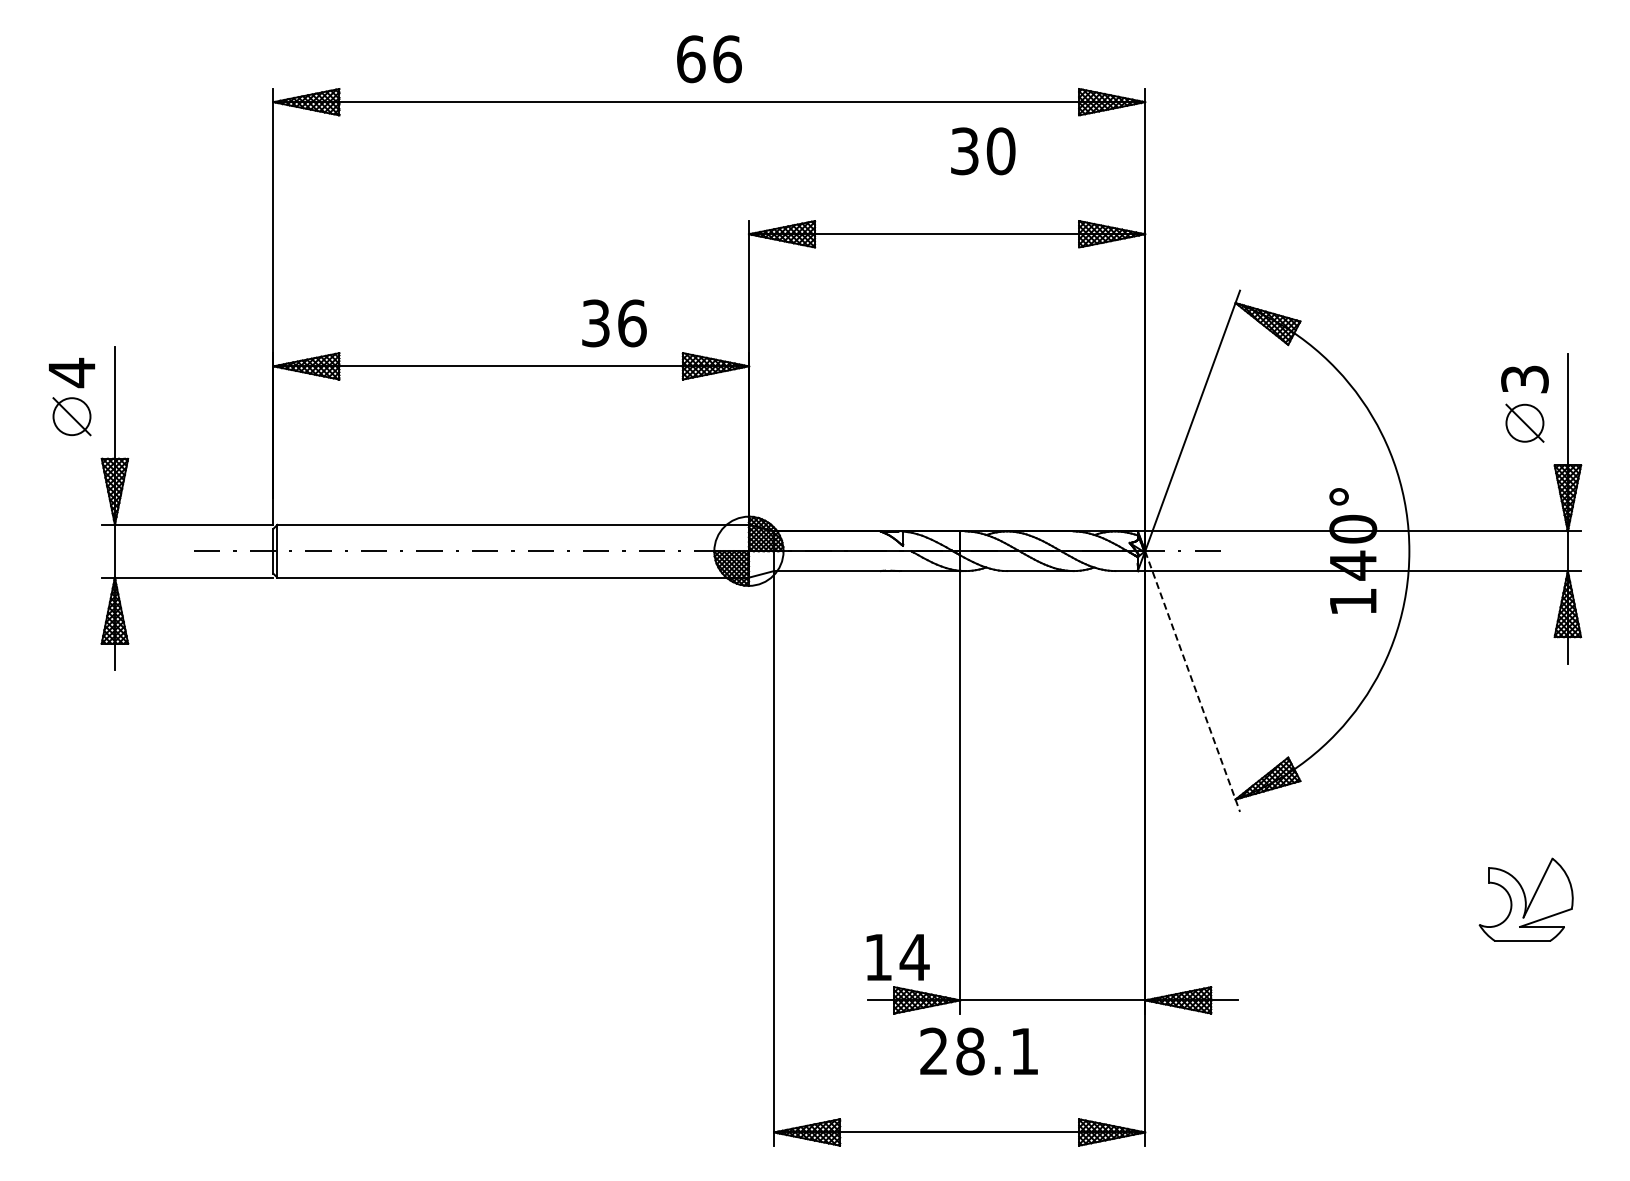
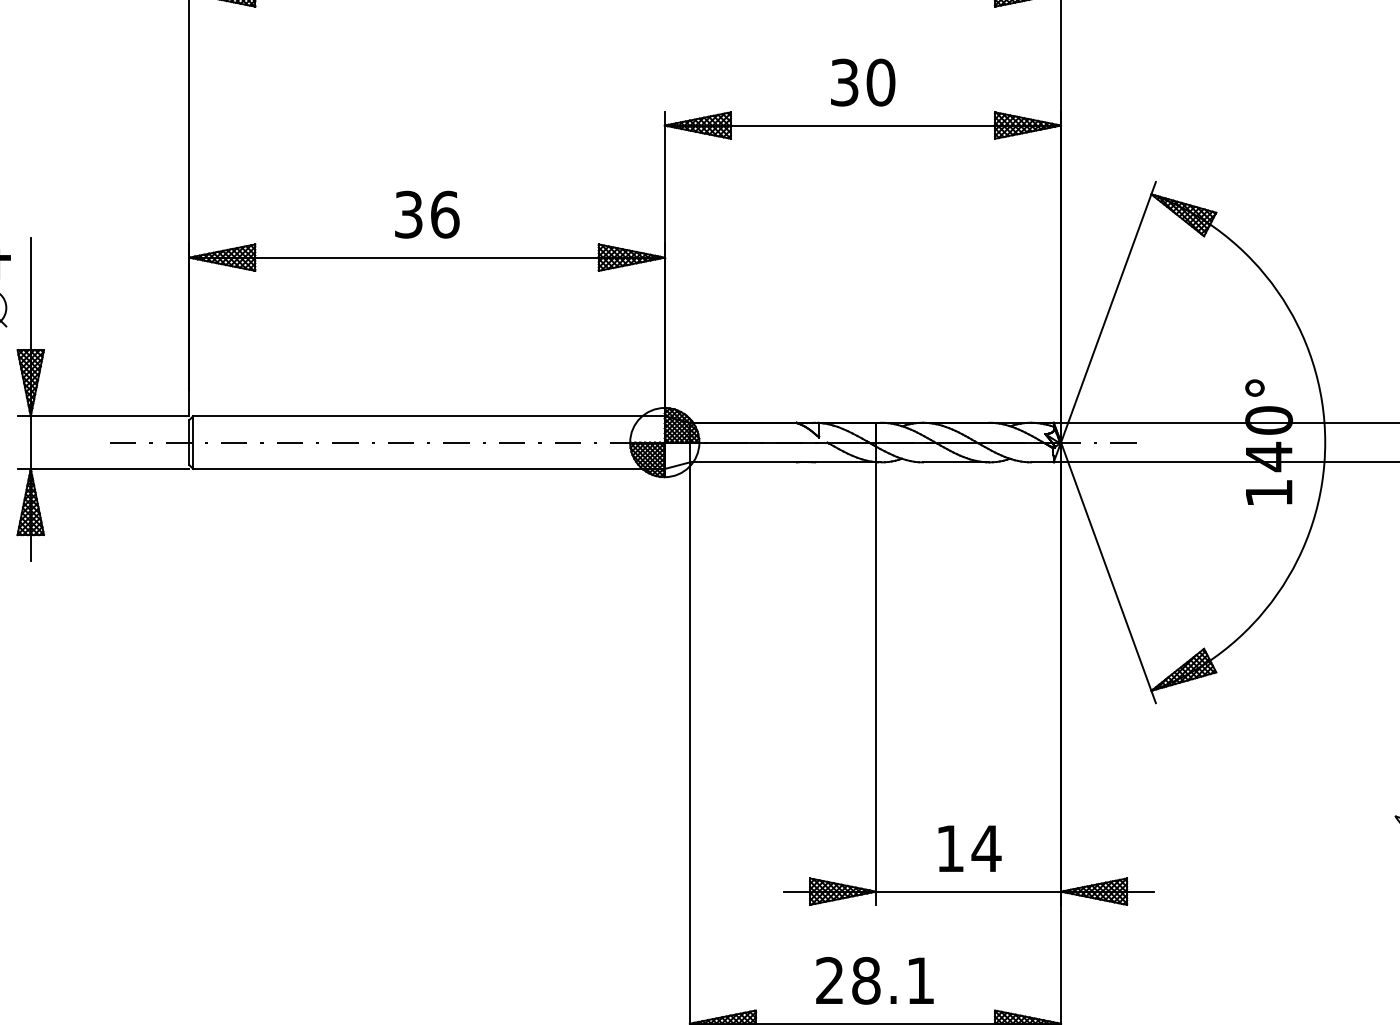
text: (983, 151) -> (863, 82), moved
text: (614, 323) -> (427, 214), moved
line: (1192, 681) -> (1108, 572), dashed -> solid
text: (897, 957) -> (969, 848), moved
text: (978, 1051) -> (874, 980), moved

